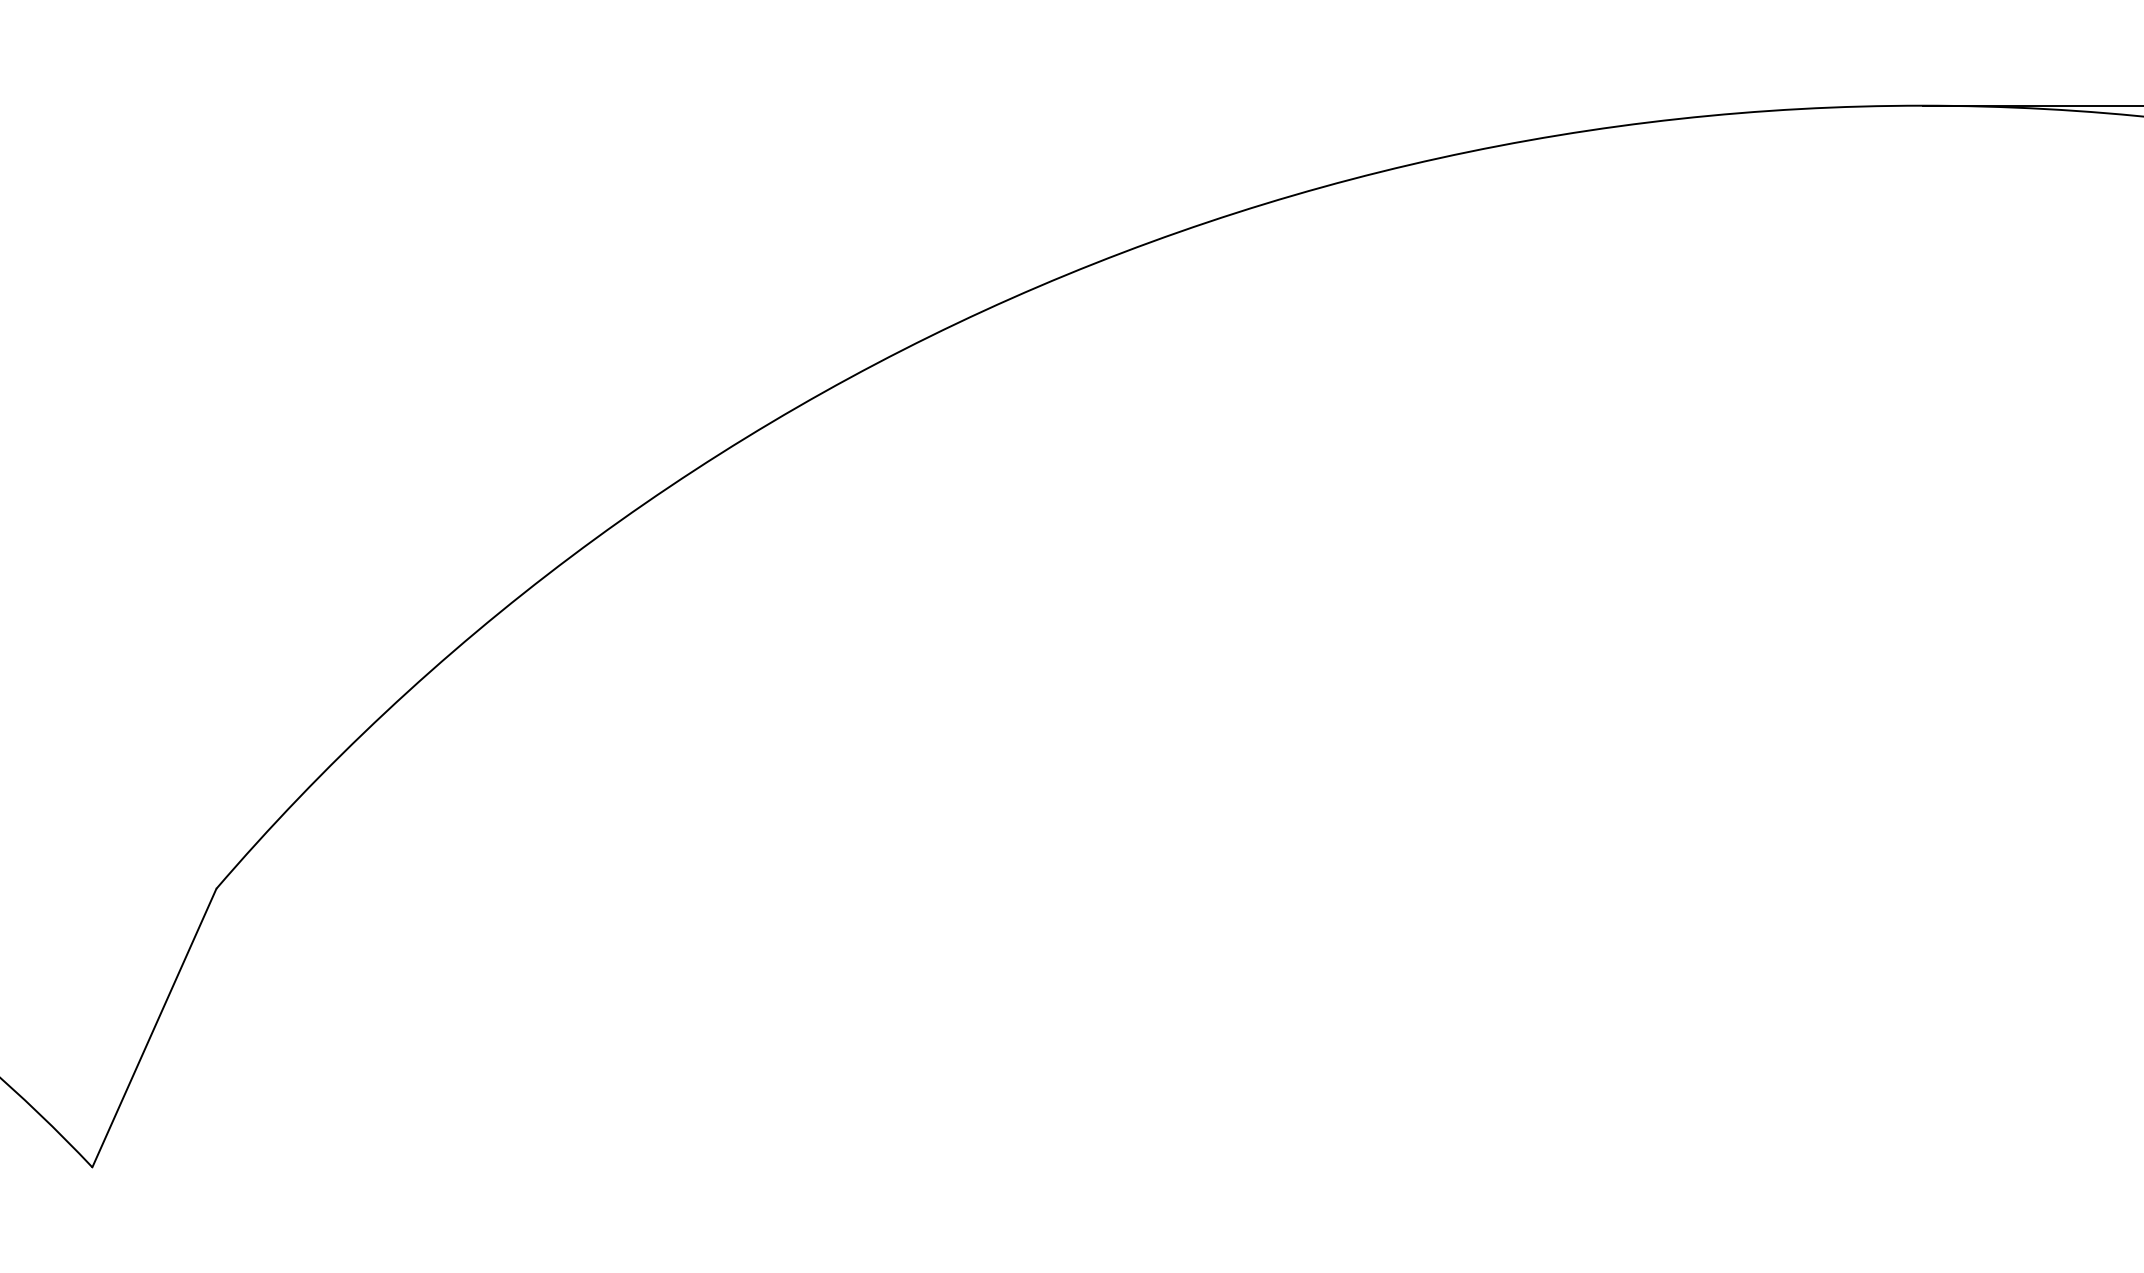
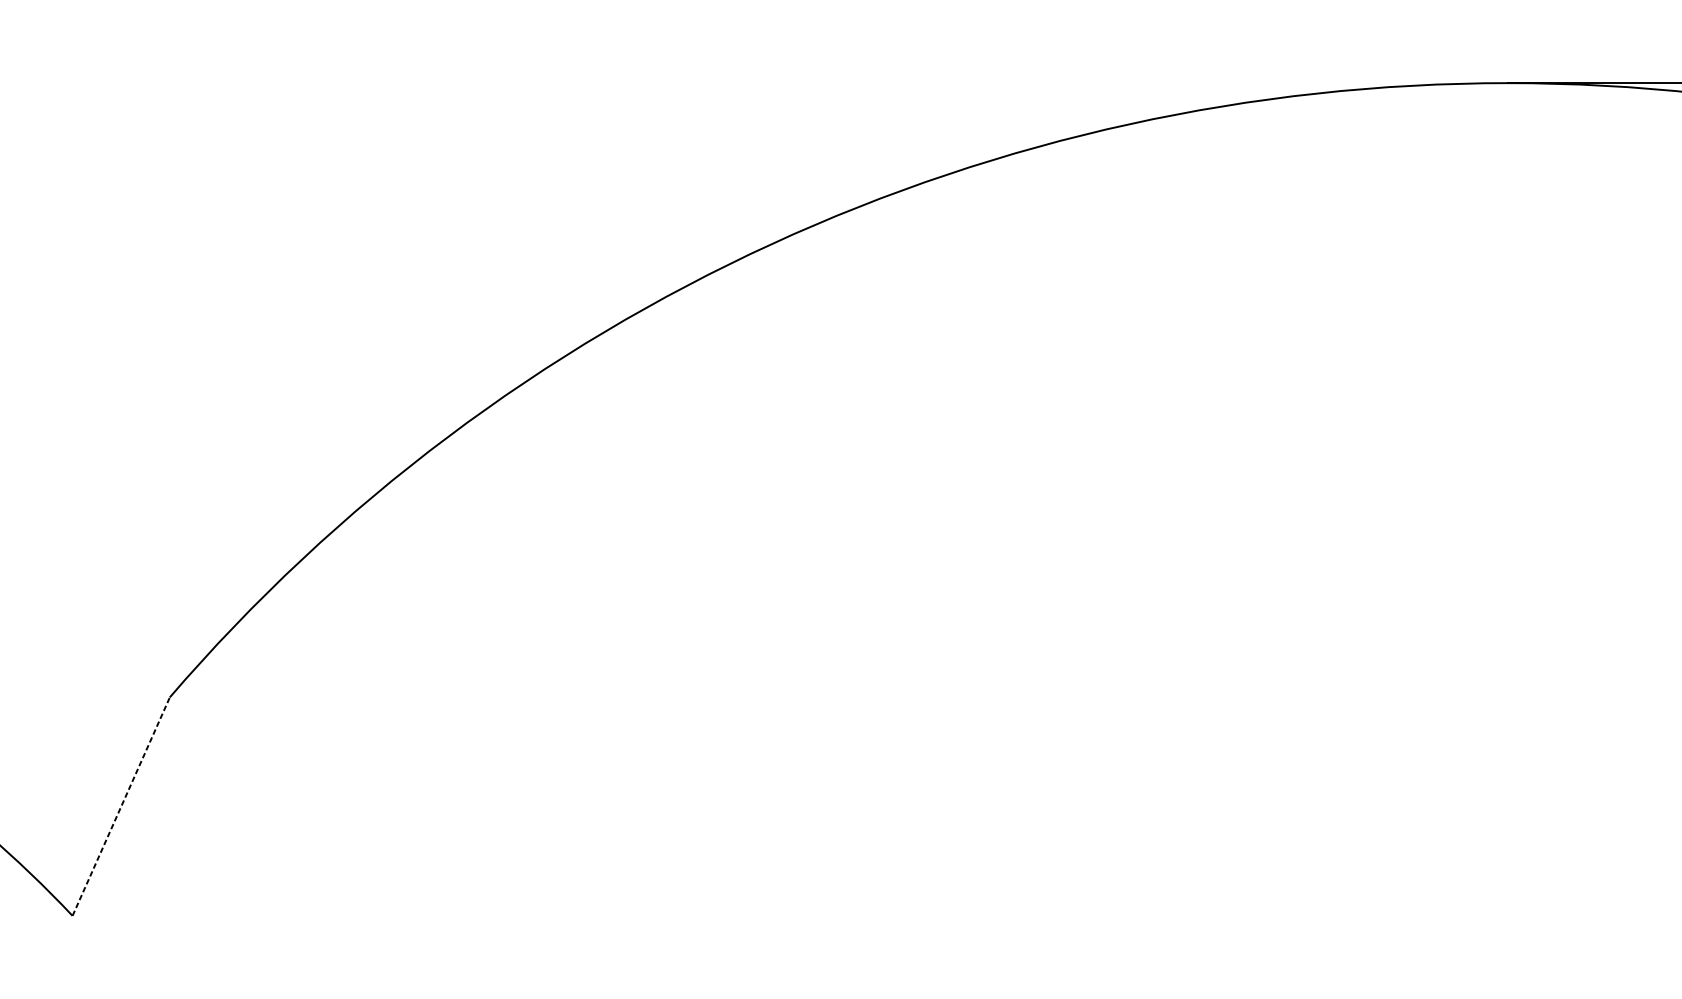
line: (154, 1027) -> (121, 806), solid -> dashed

